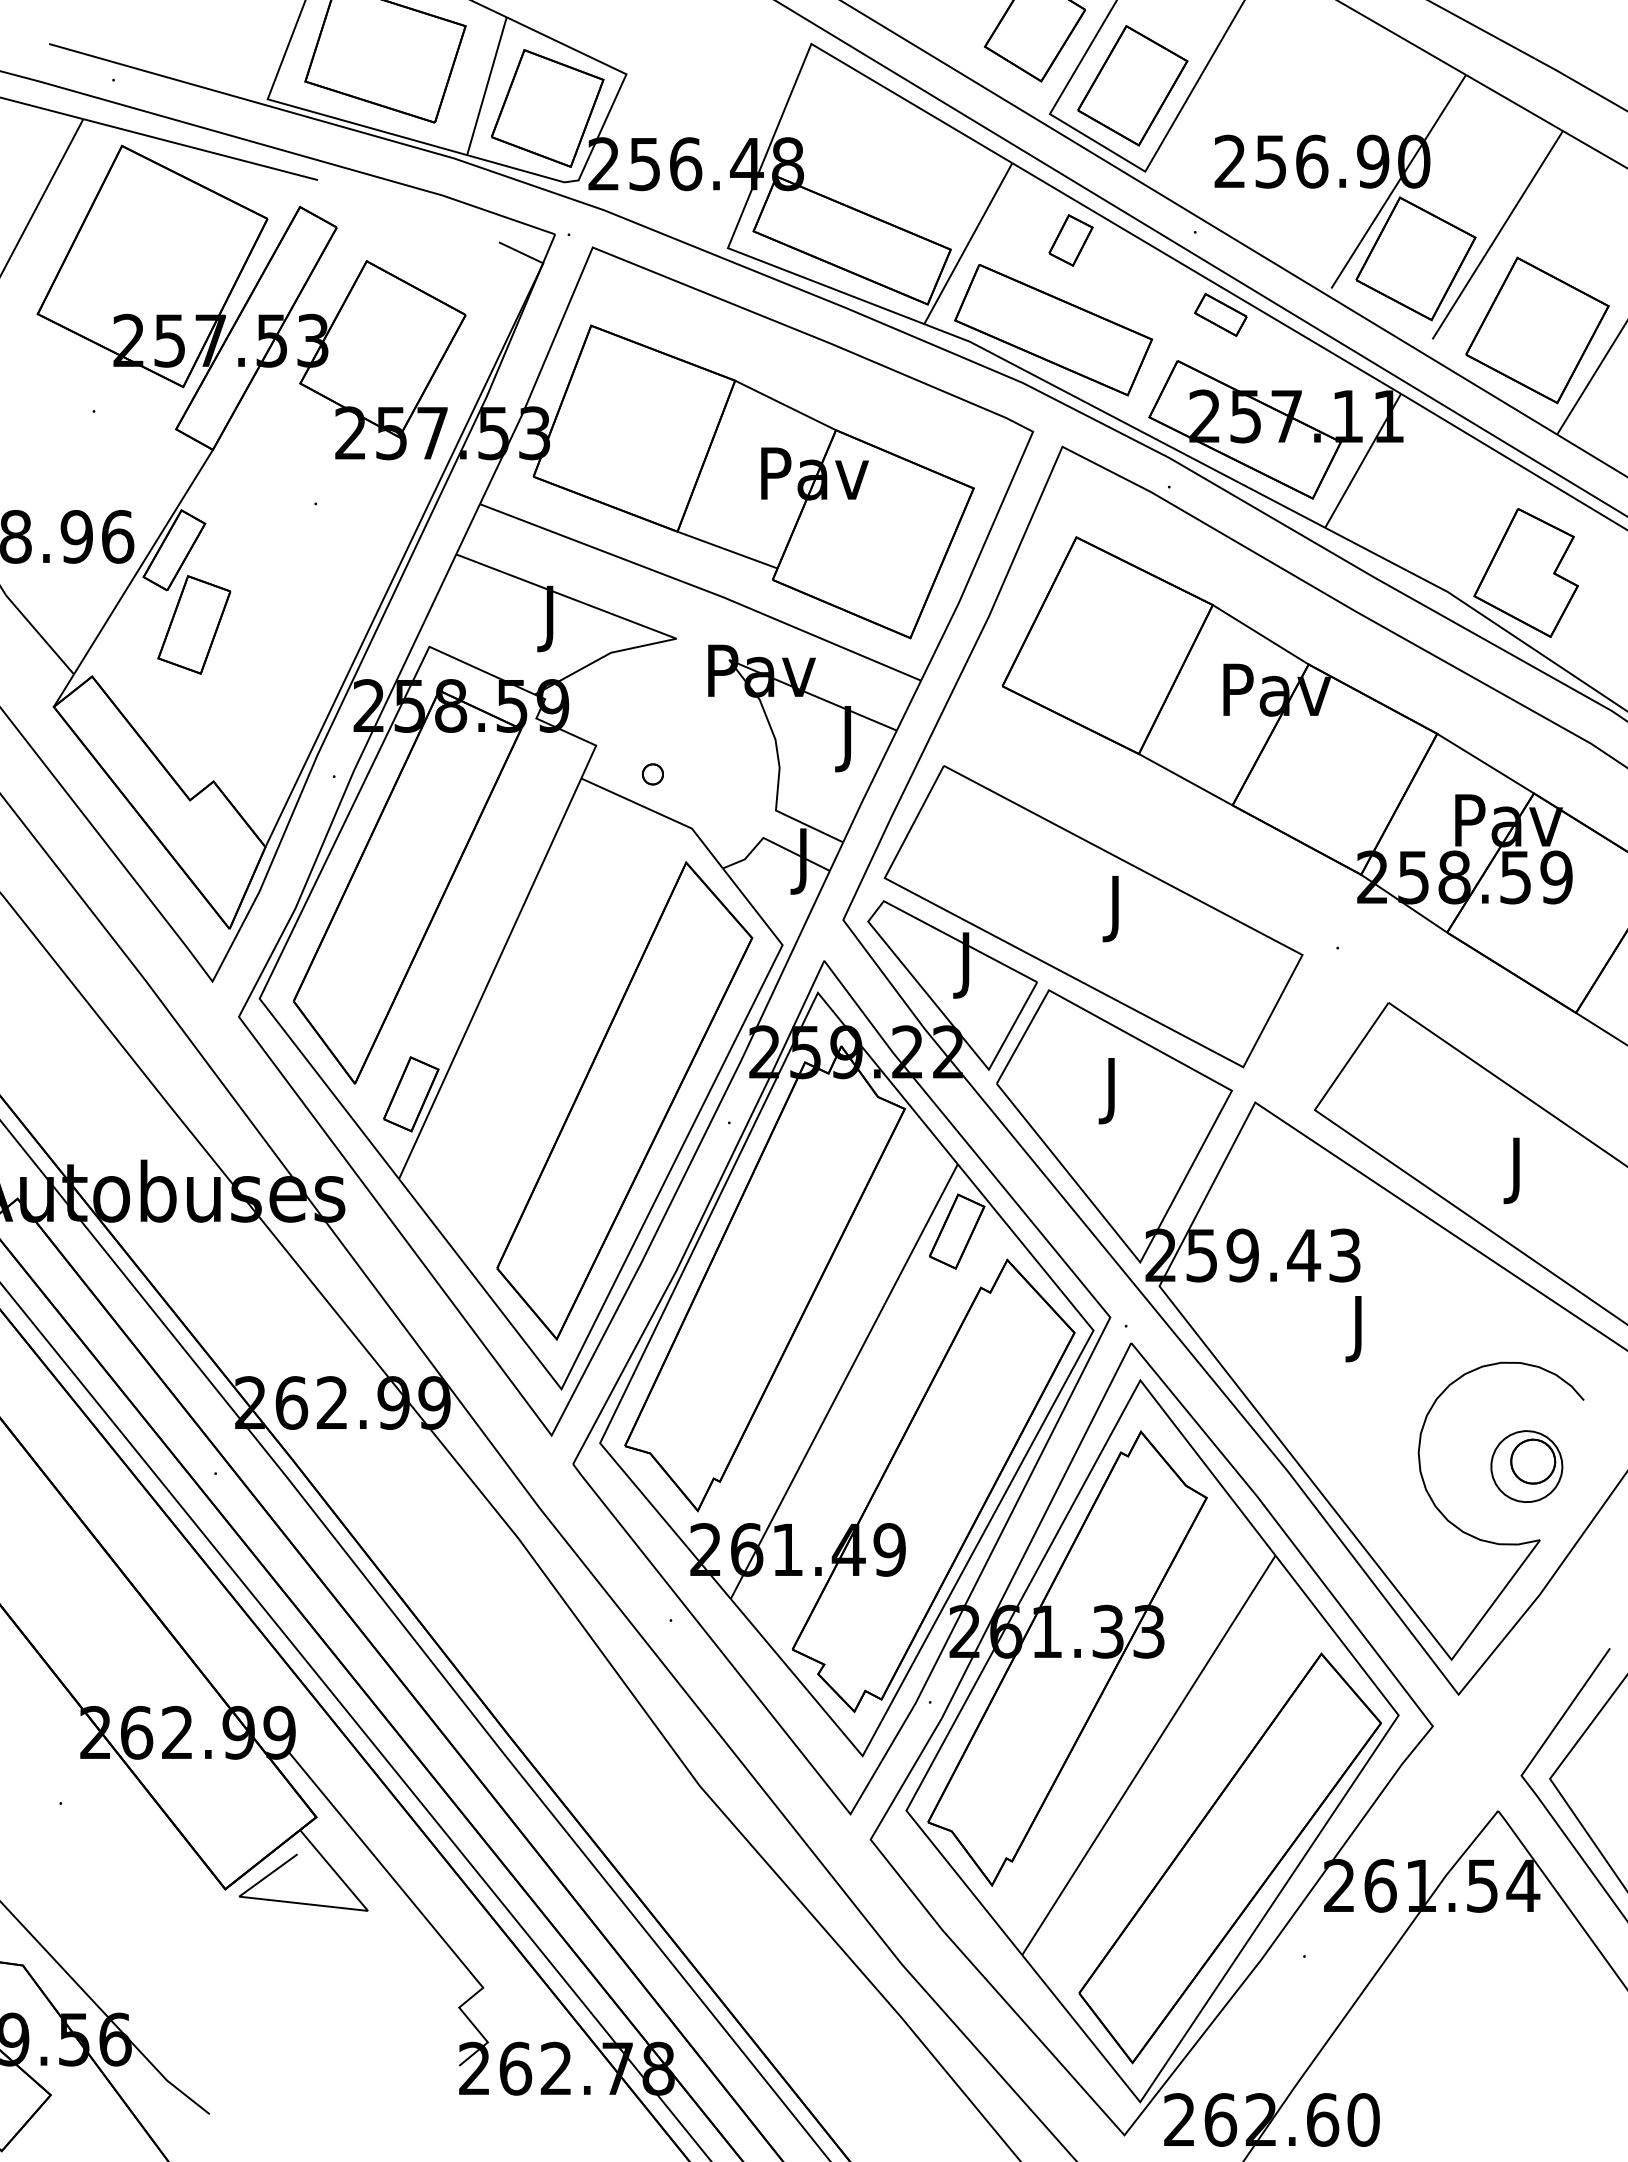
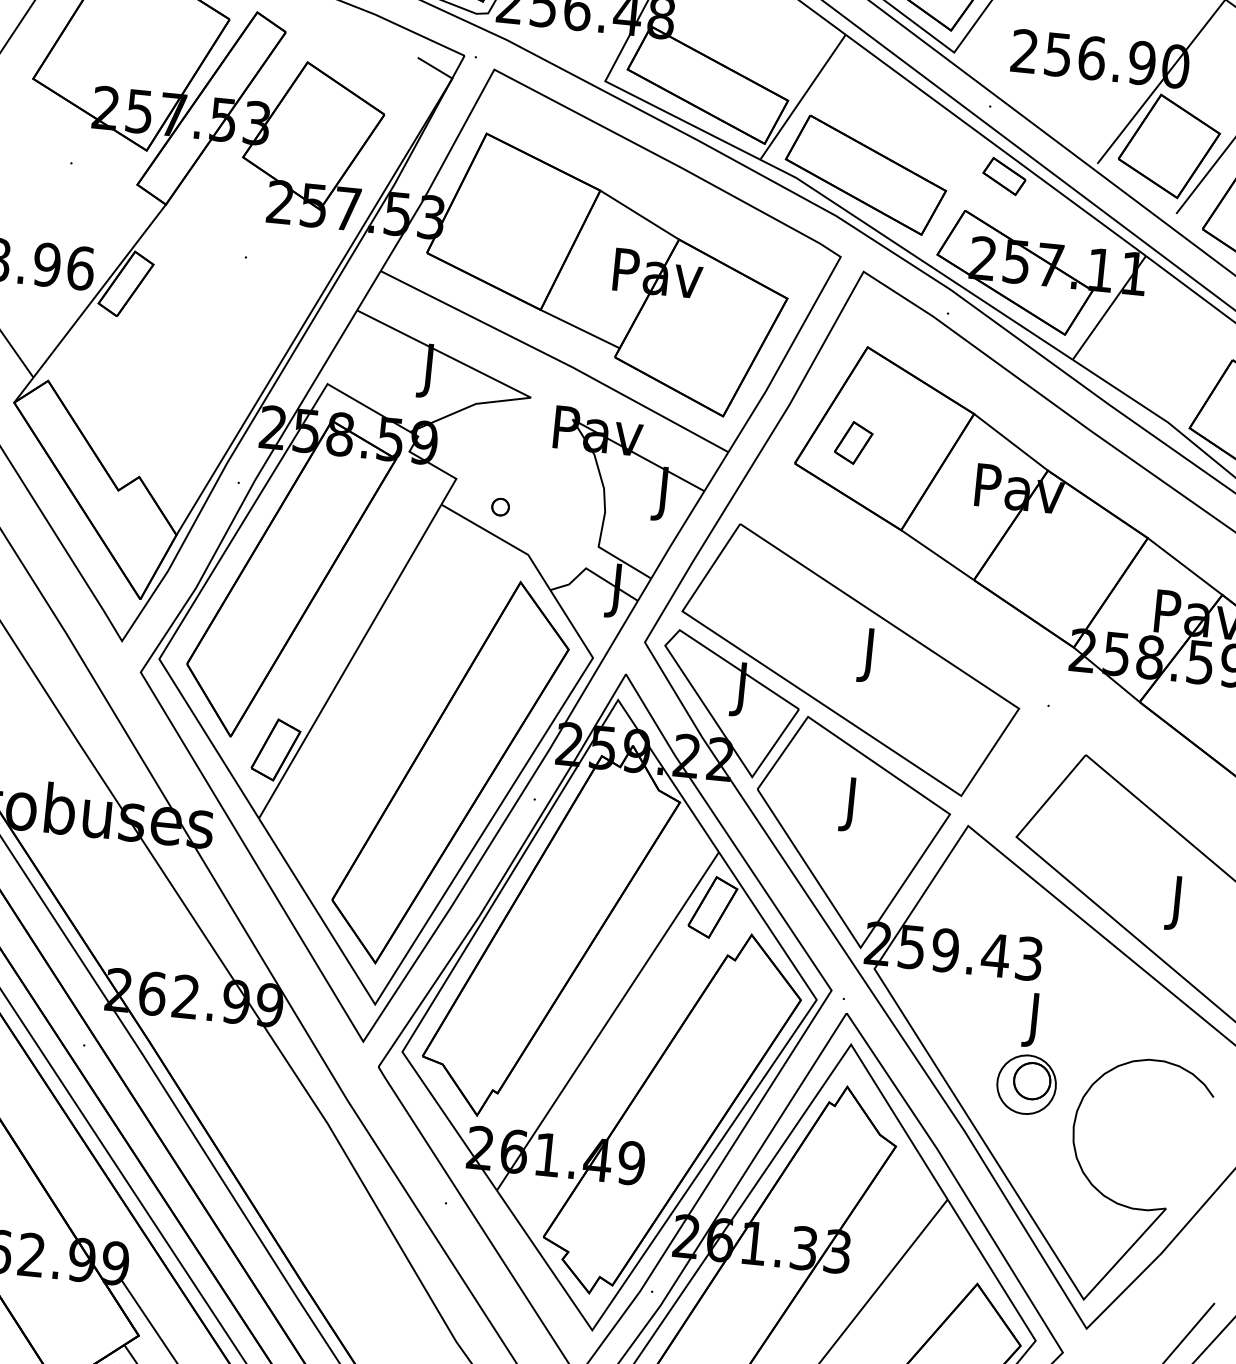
part: (1070, 240) -> (853, 442), moved
part: (194, 624) -> (136, 346), removed
part: (1526, 1466) -> (1026, 1084), moved

